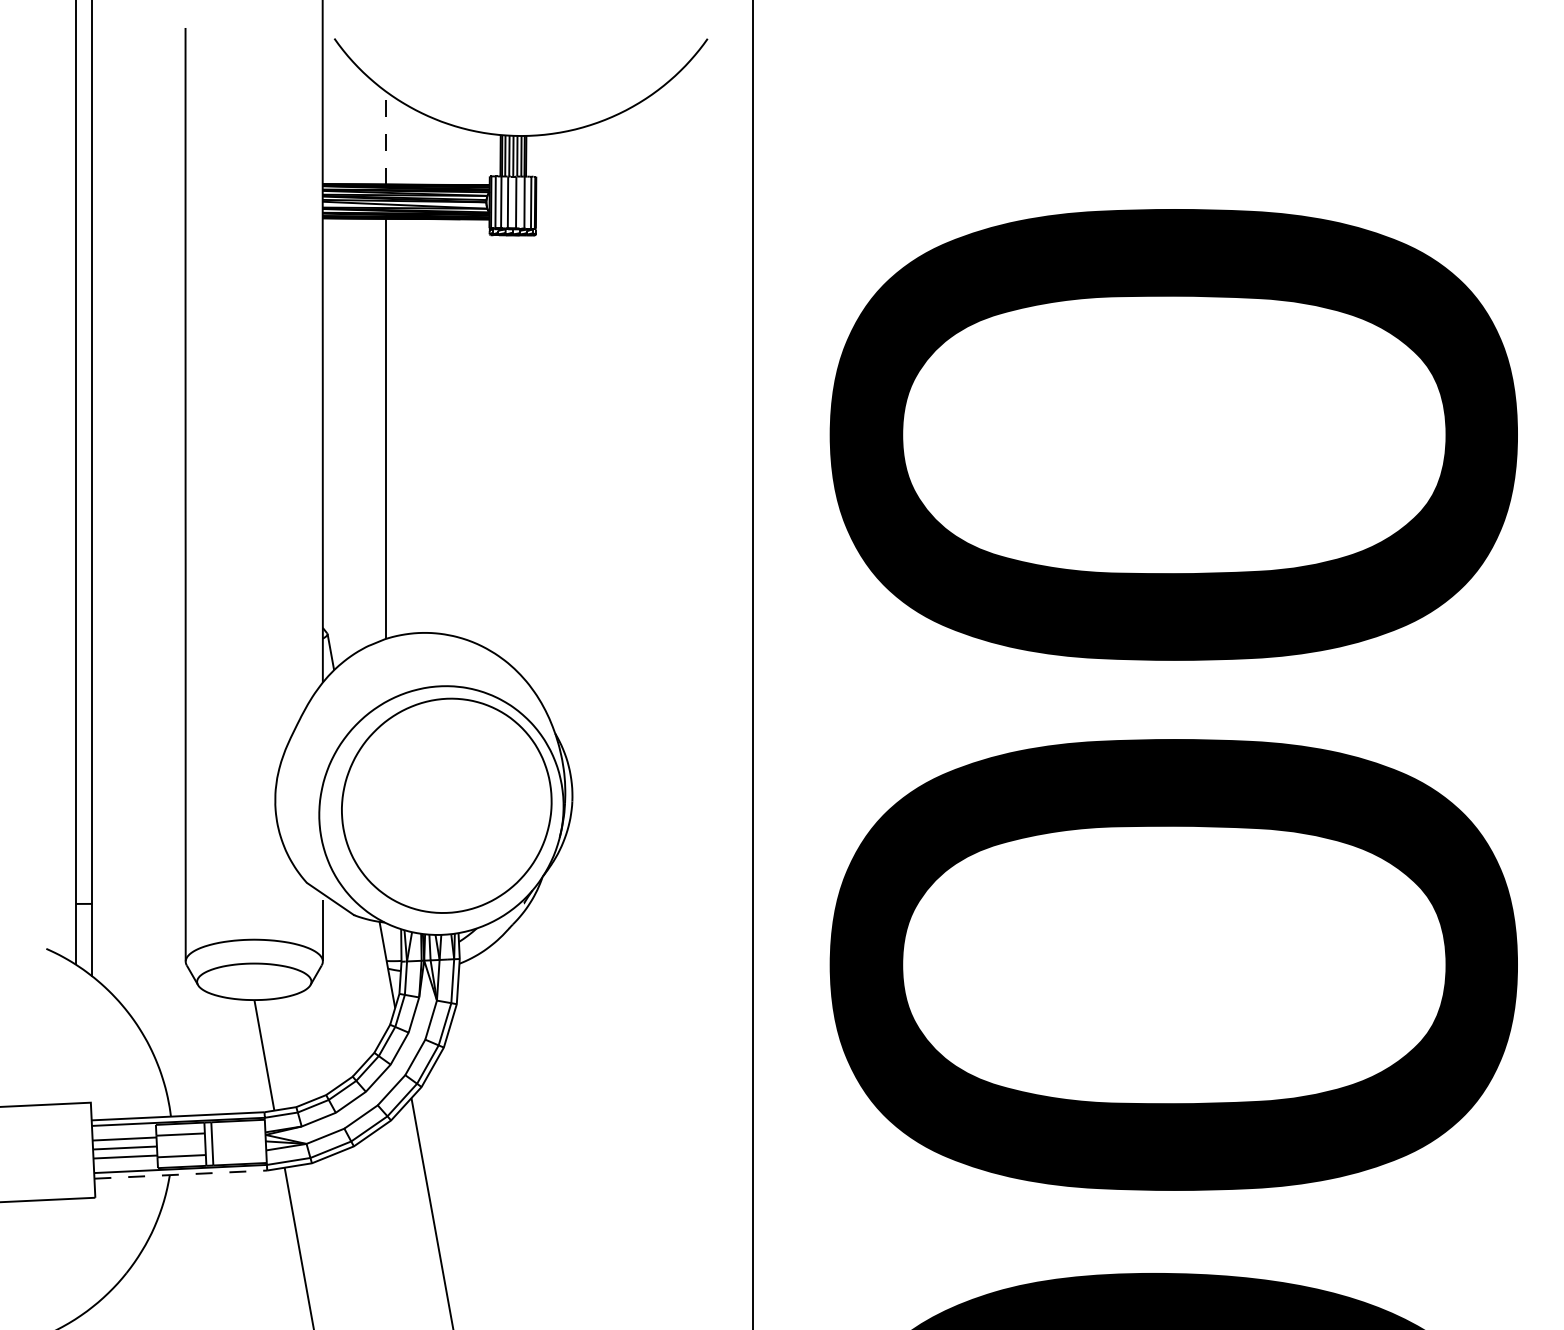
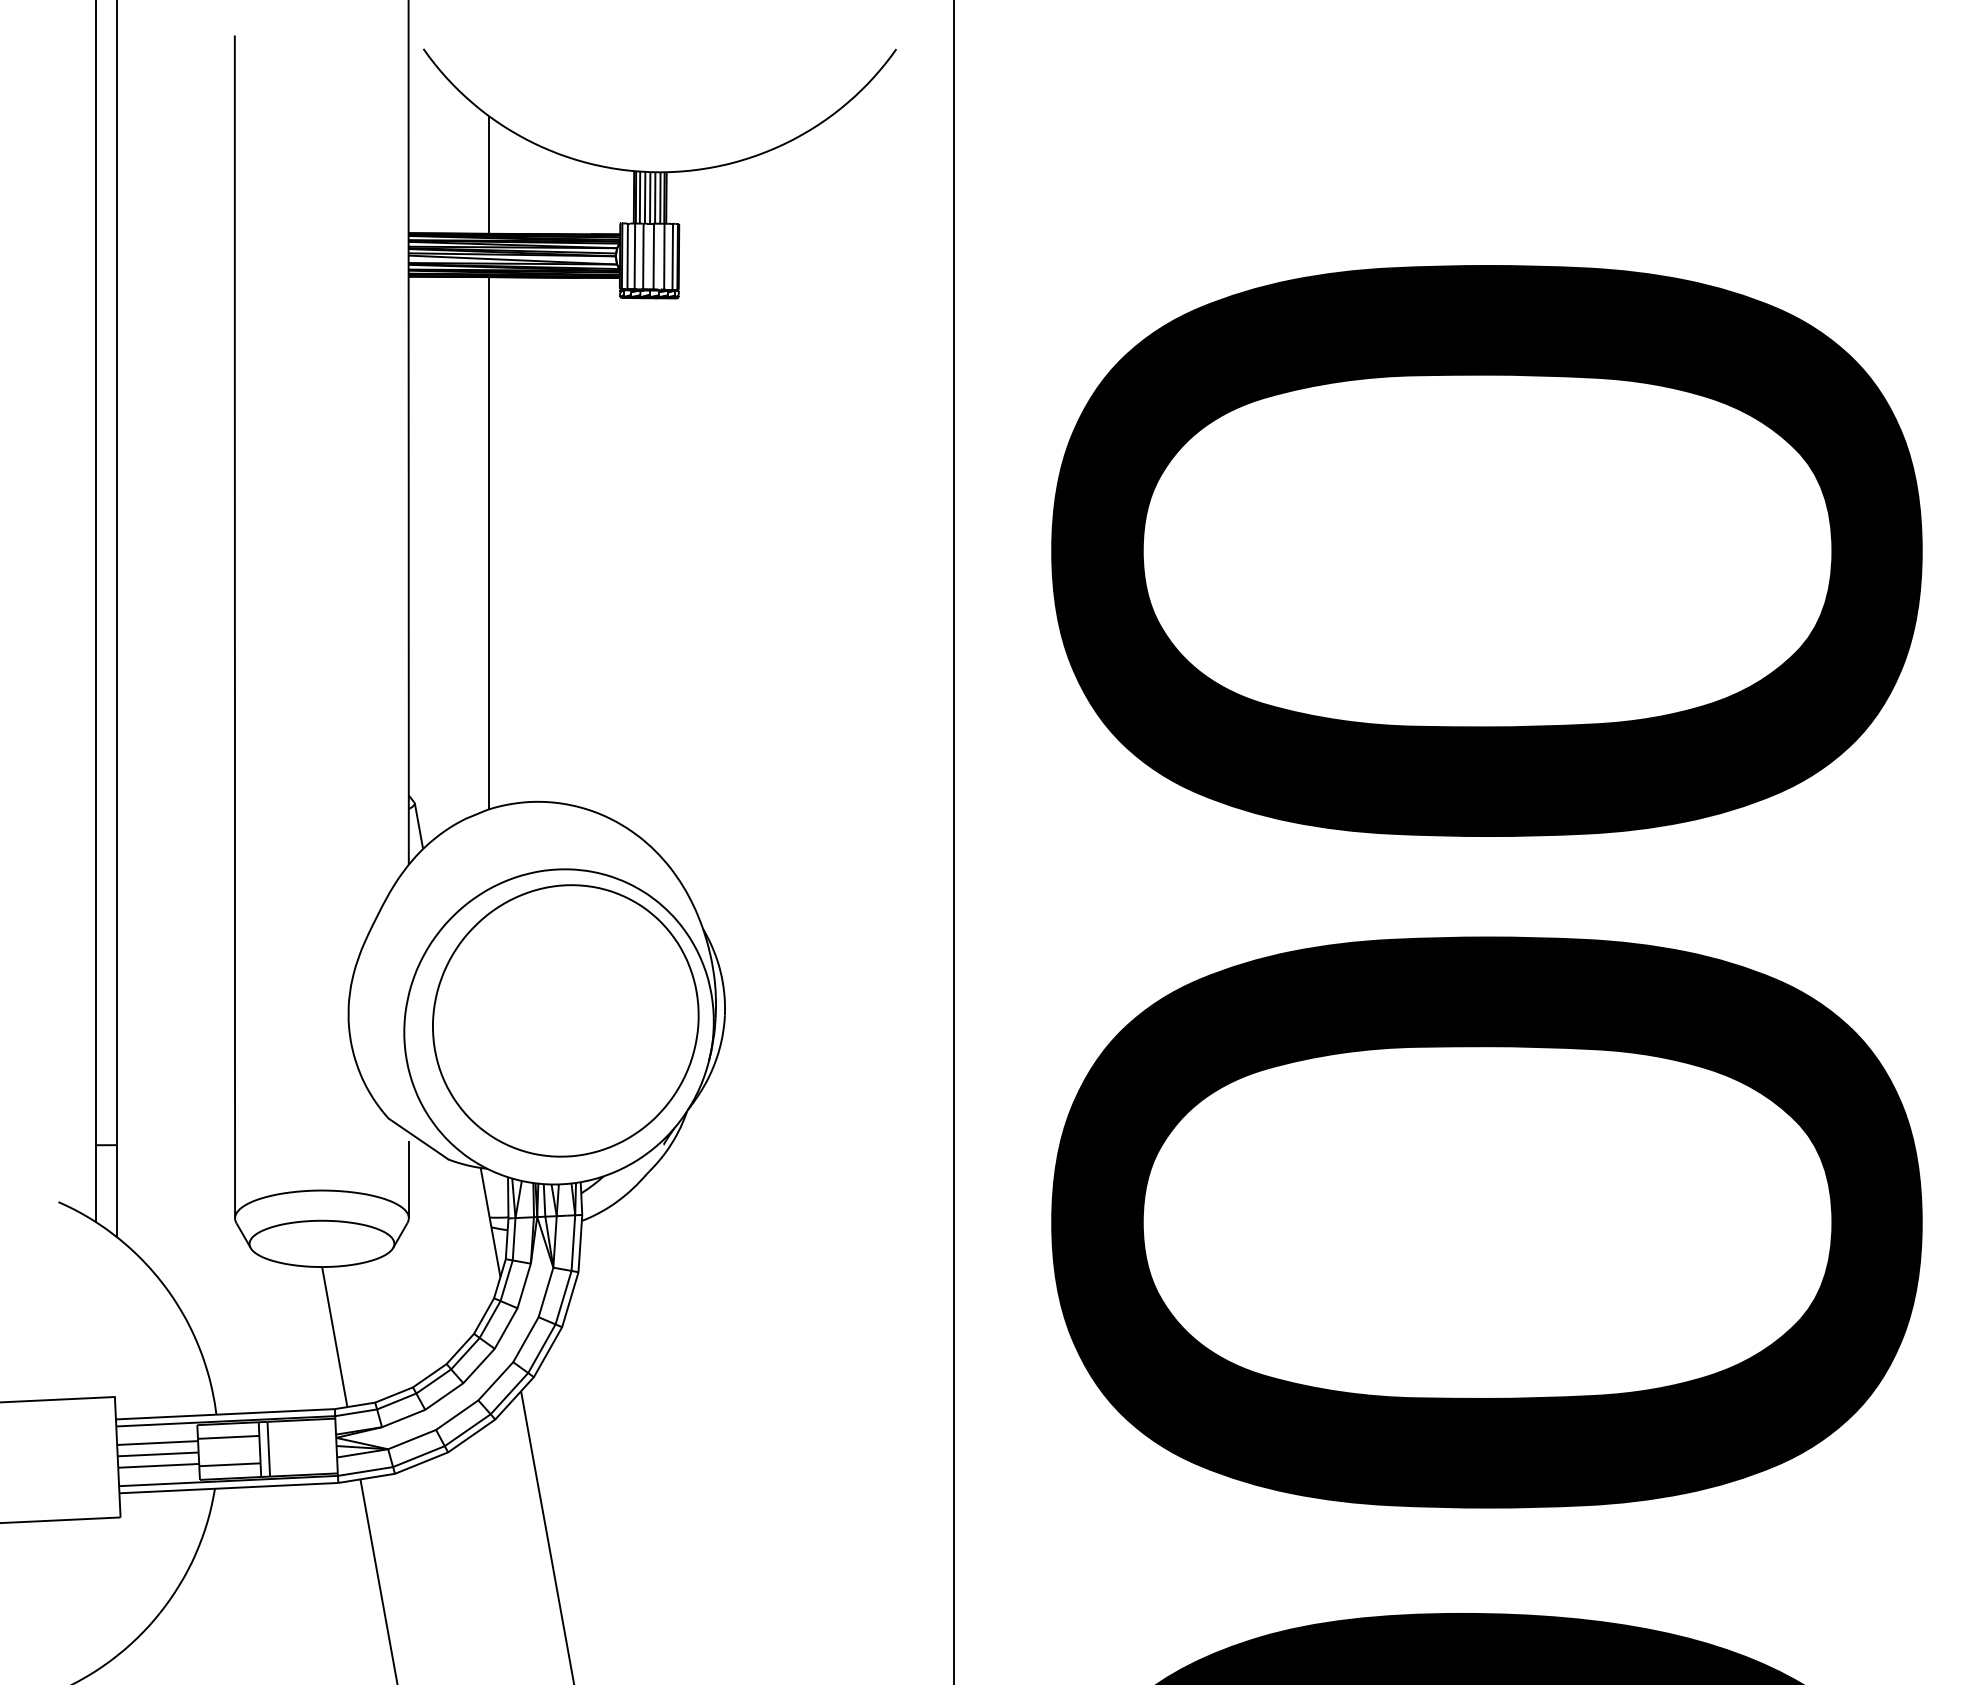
line: (386, 137) -> (489, 174), dashed -> solid
line: (181, 1174) -> (229, 1487), dashed -> solid

